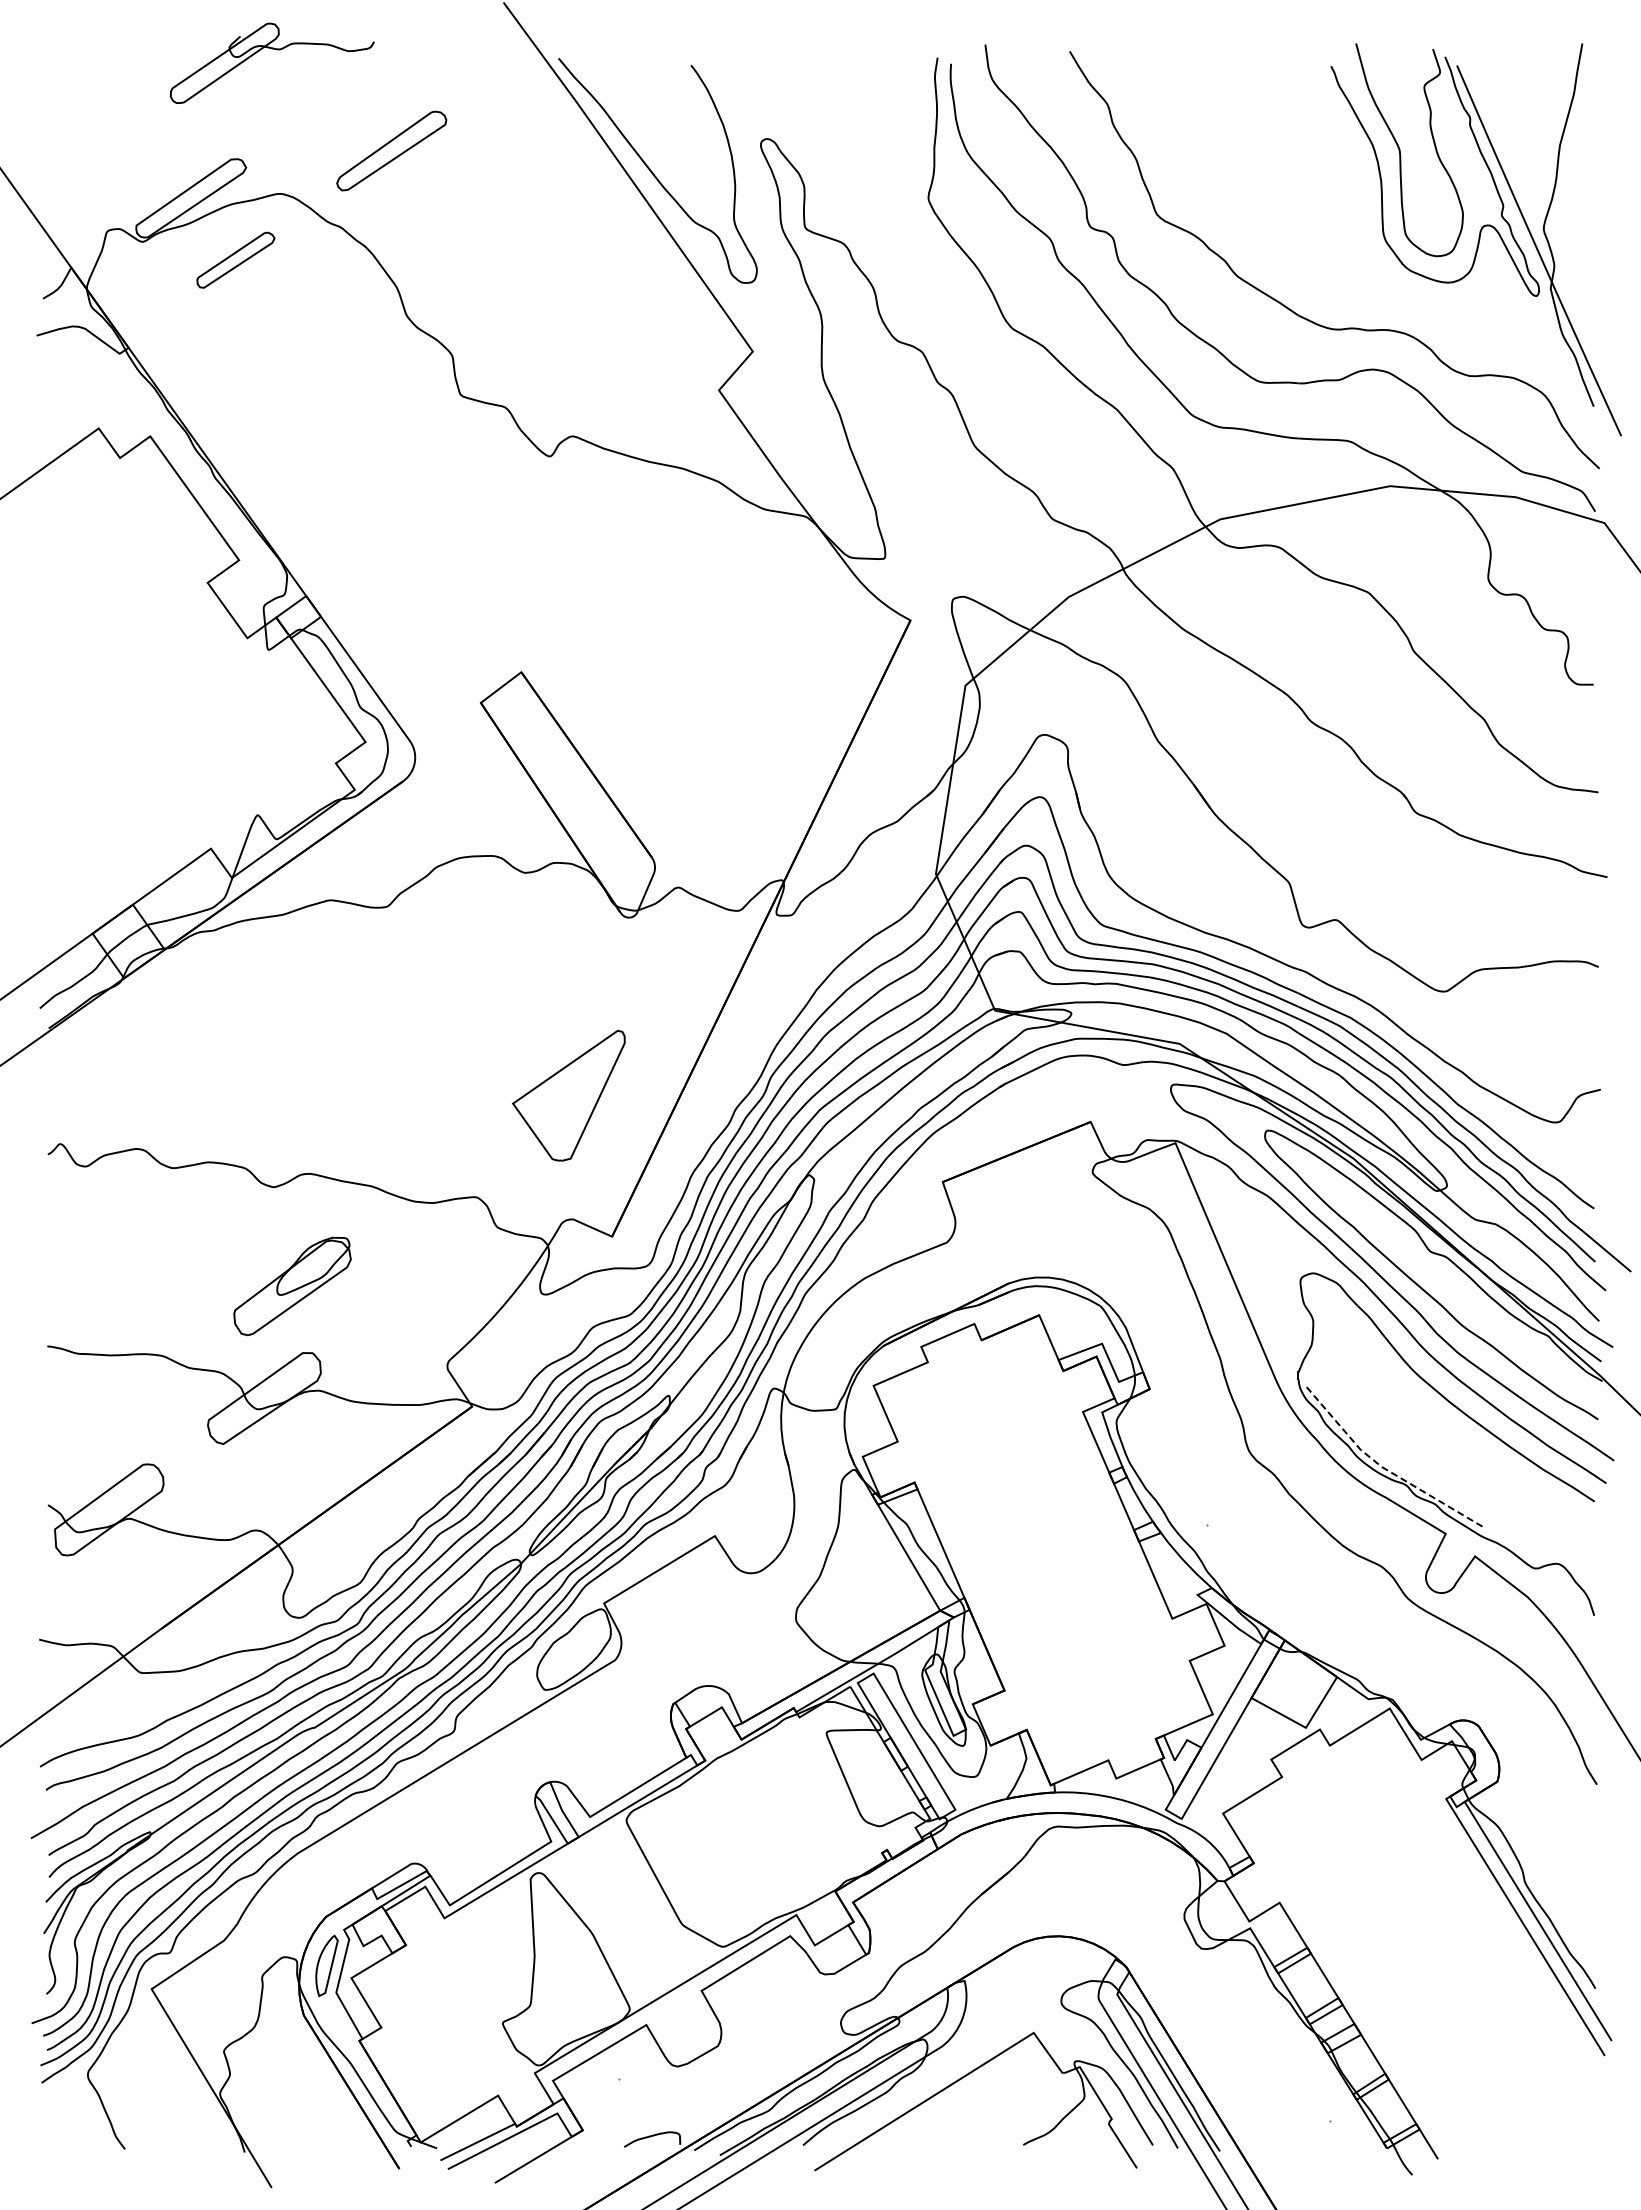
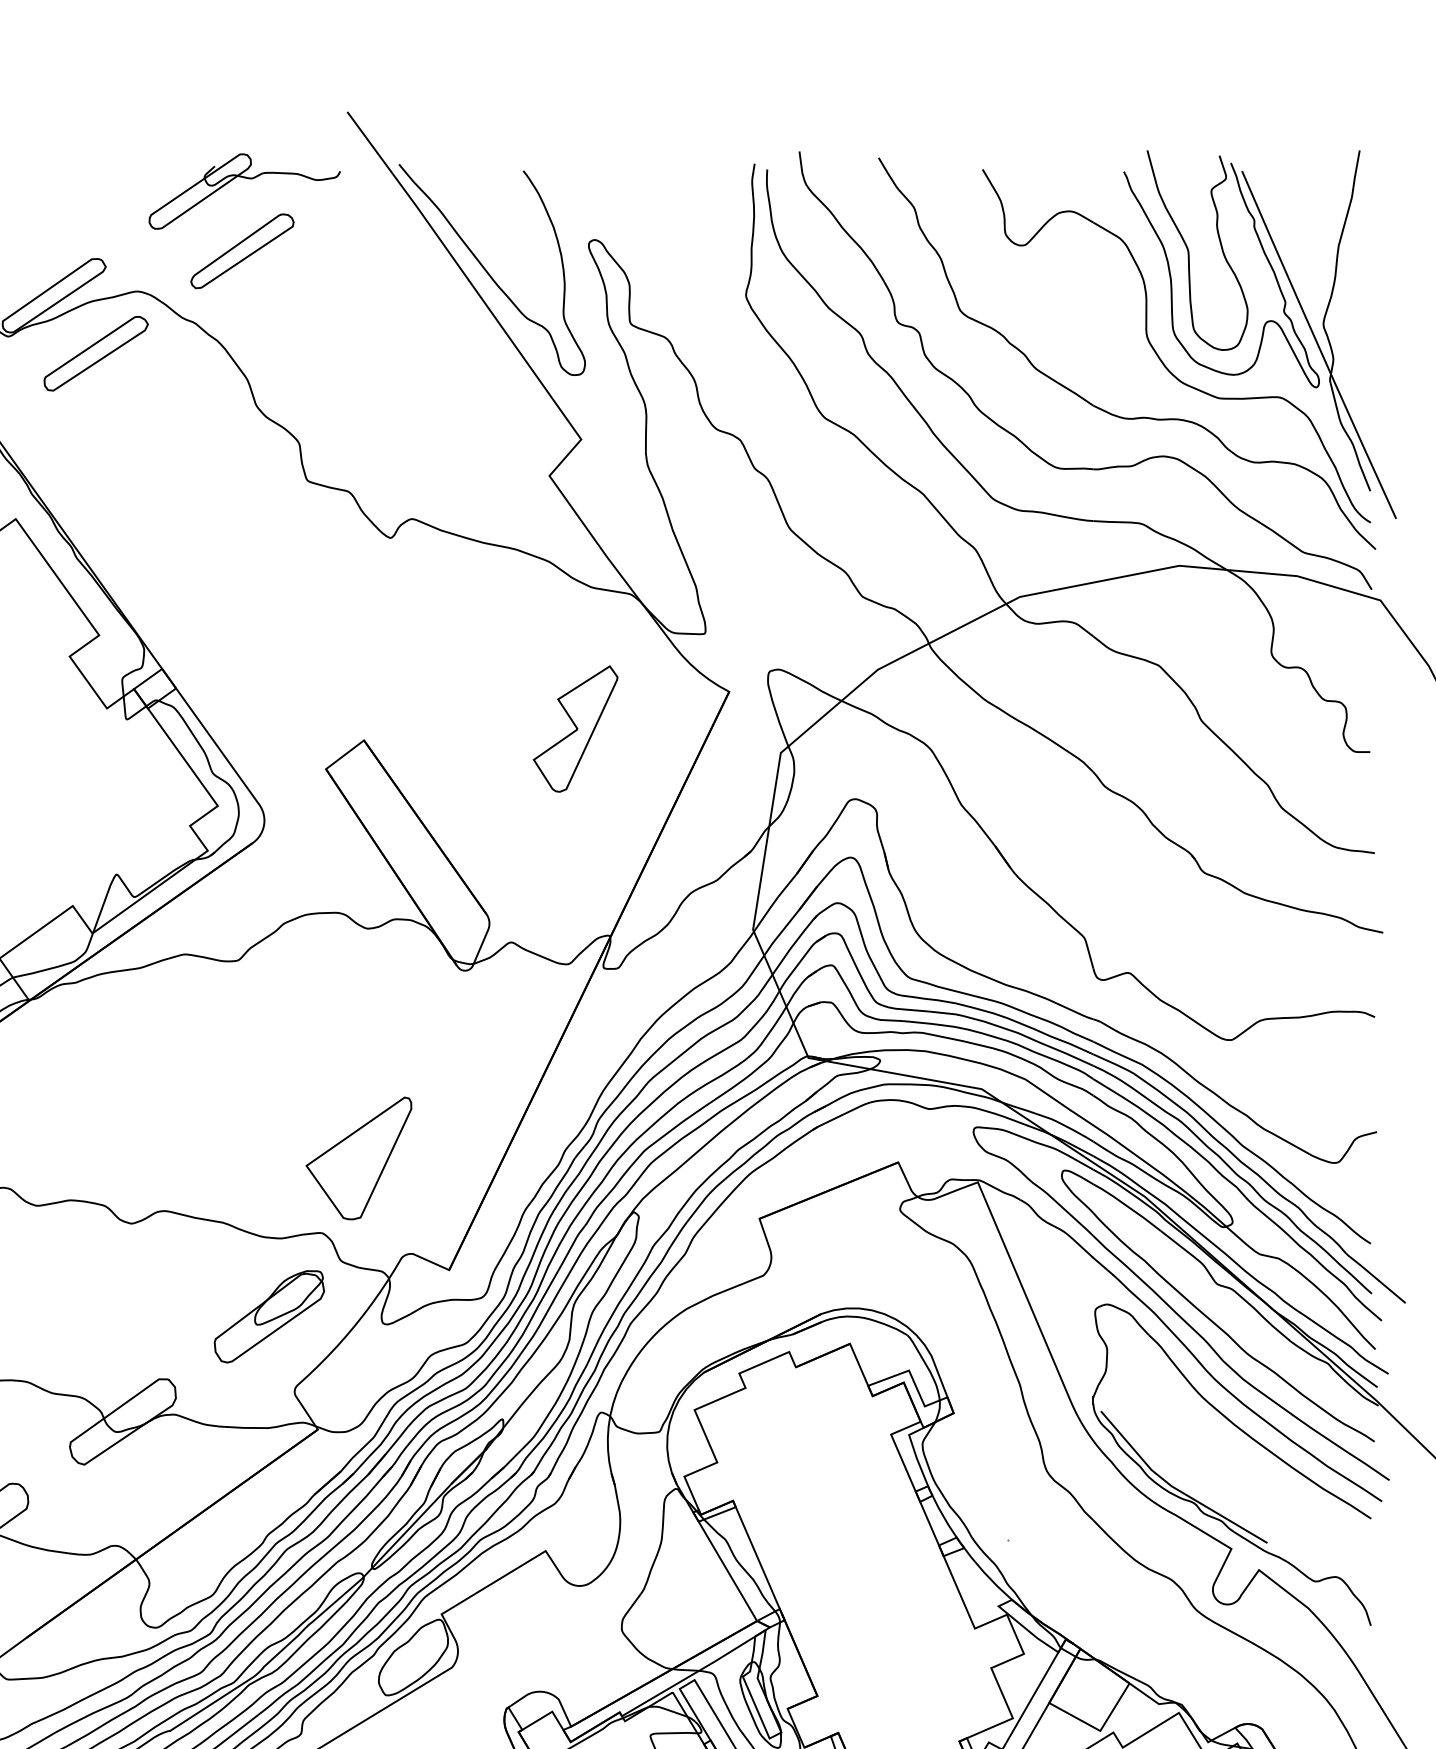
part: (271, 49) -> (244, 178), moved
part: (235, 260) -> (95, 354), size x1.43
part: (1369, 263) -> (1159, 356), added
part: (746, 659) -> (575, 728), added
part: (568, 1095) -> (358, 1158), moved
part: (292, 1286) -> (269, 1316), moved
line: (1384, 1468) -> (1174, 1487), dashed -> solid

